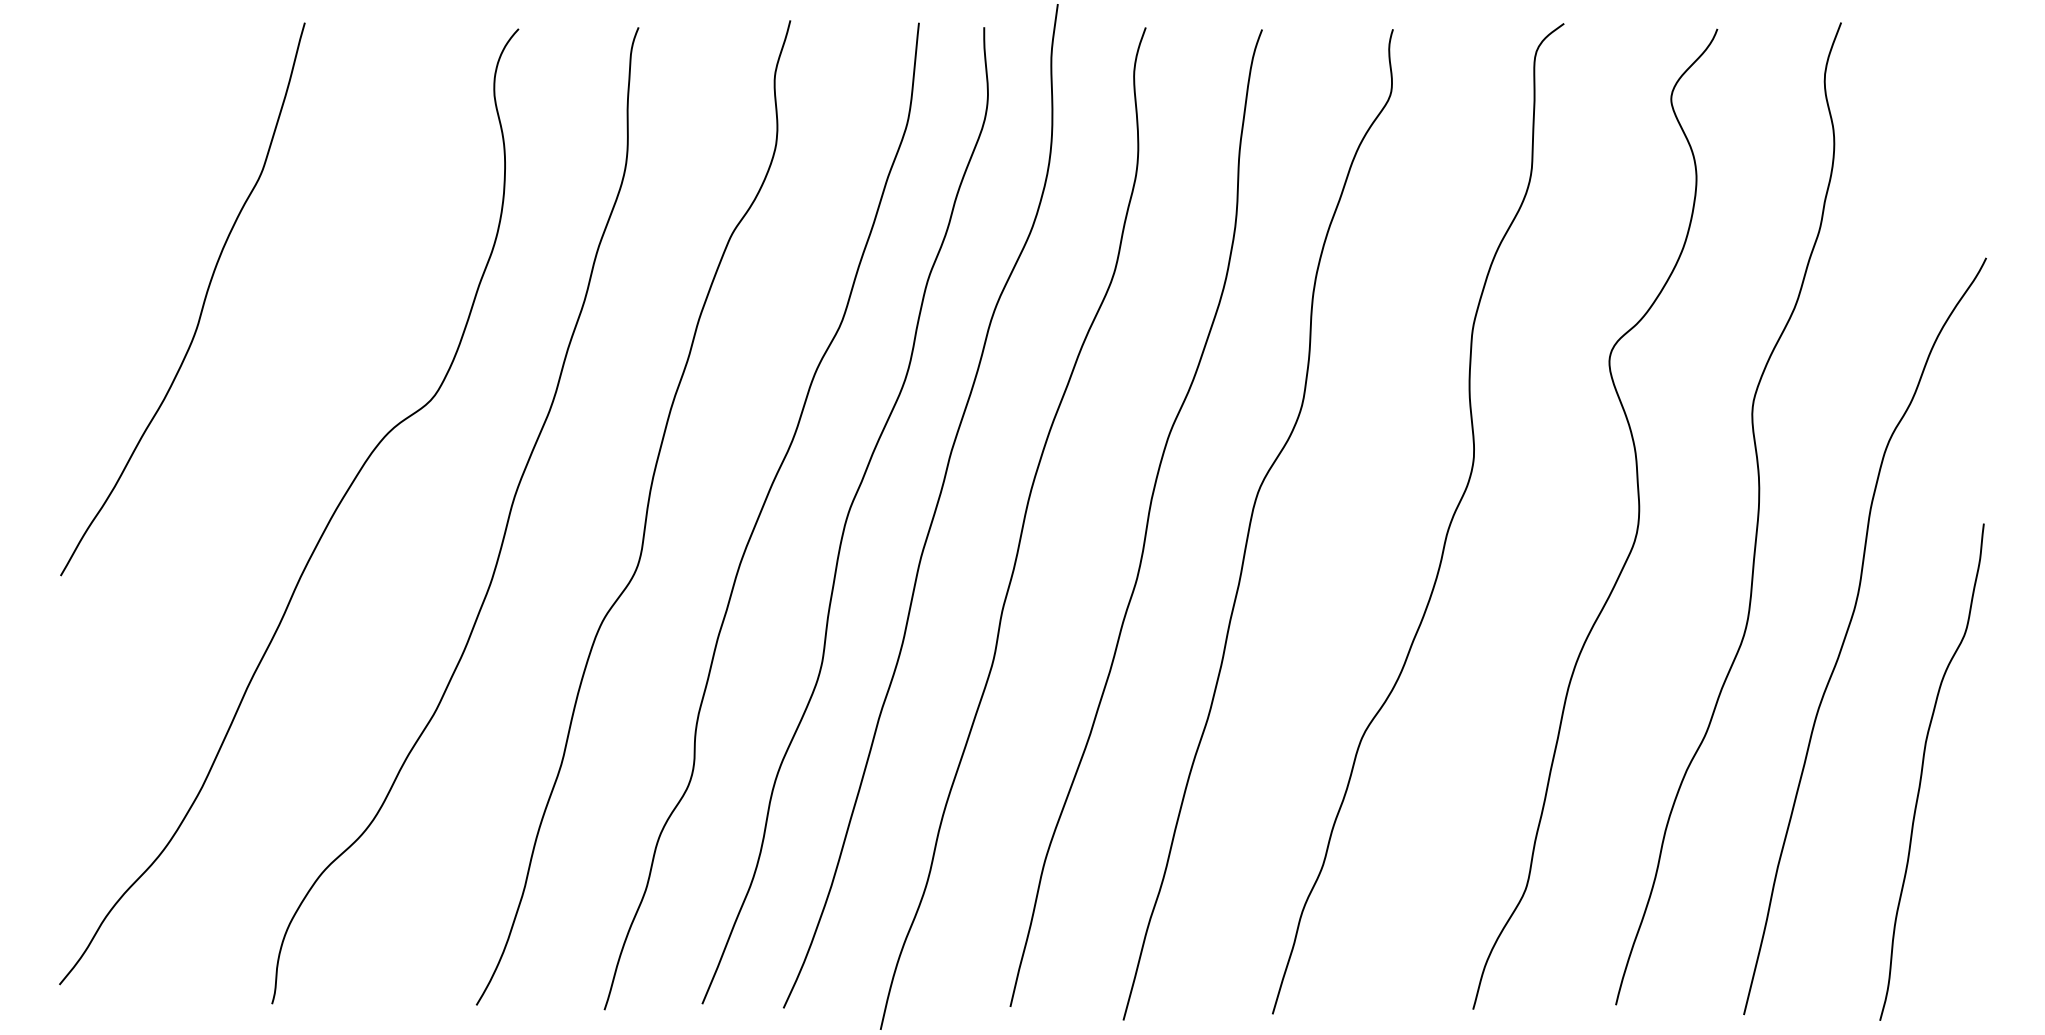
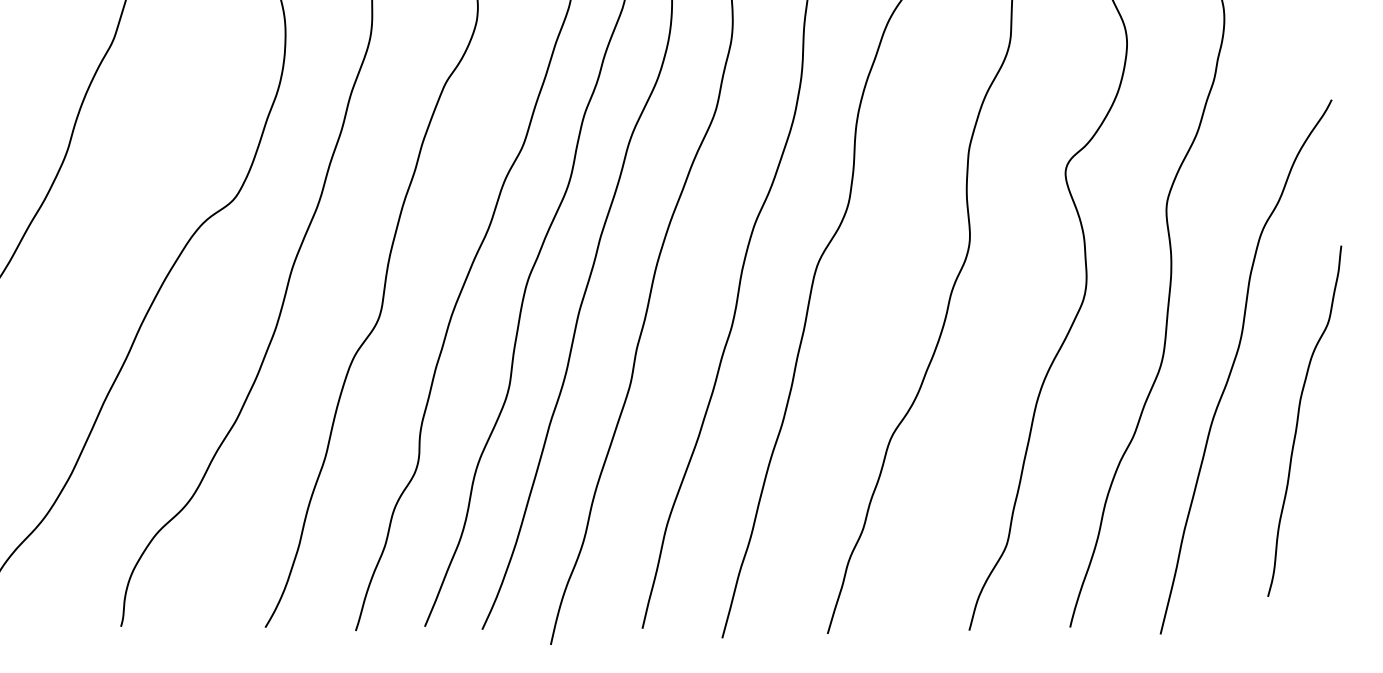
curve: (1923, 768) -> (1298, 418), moved

